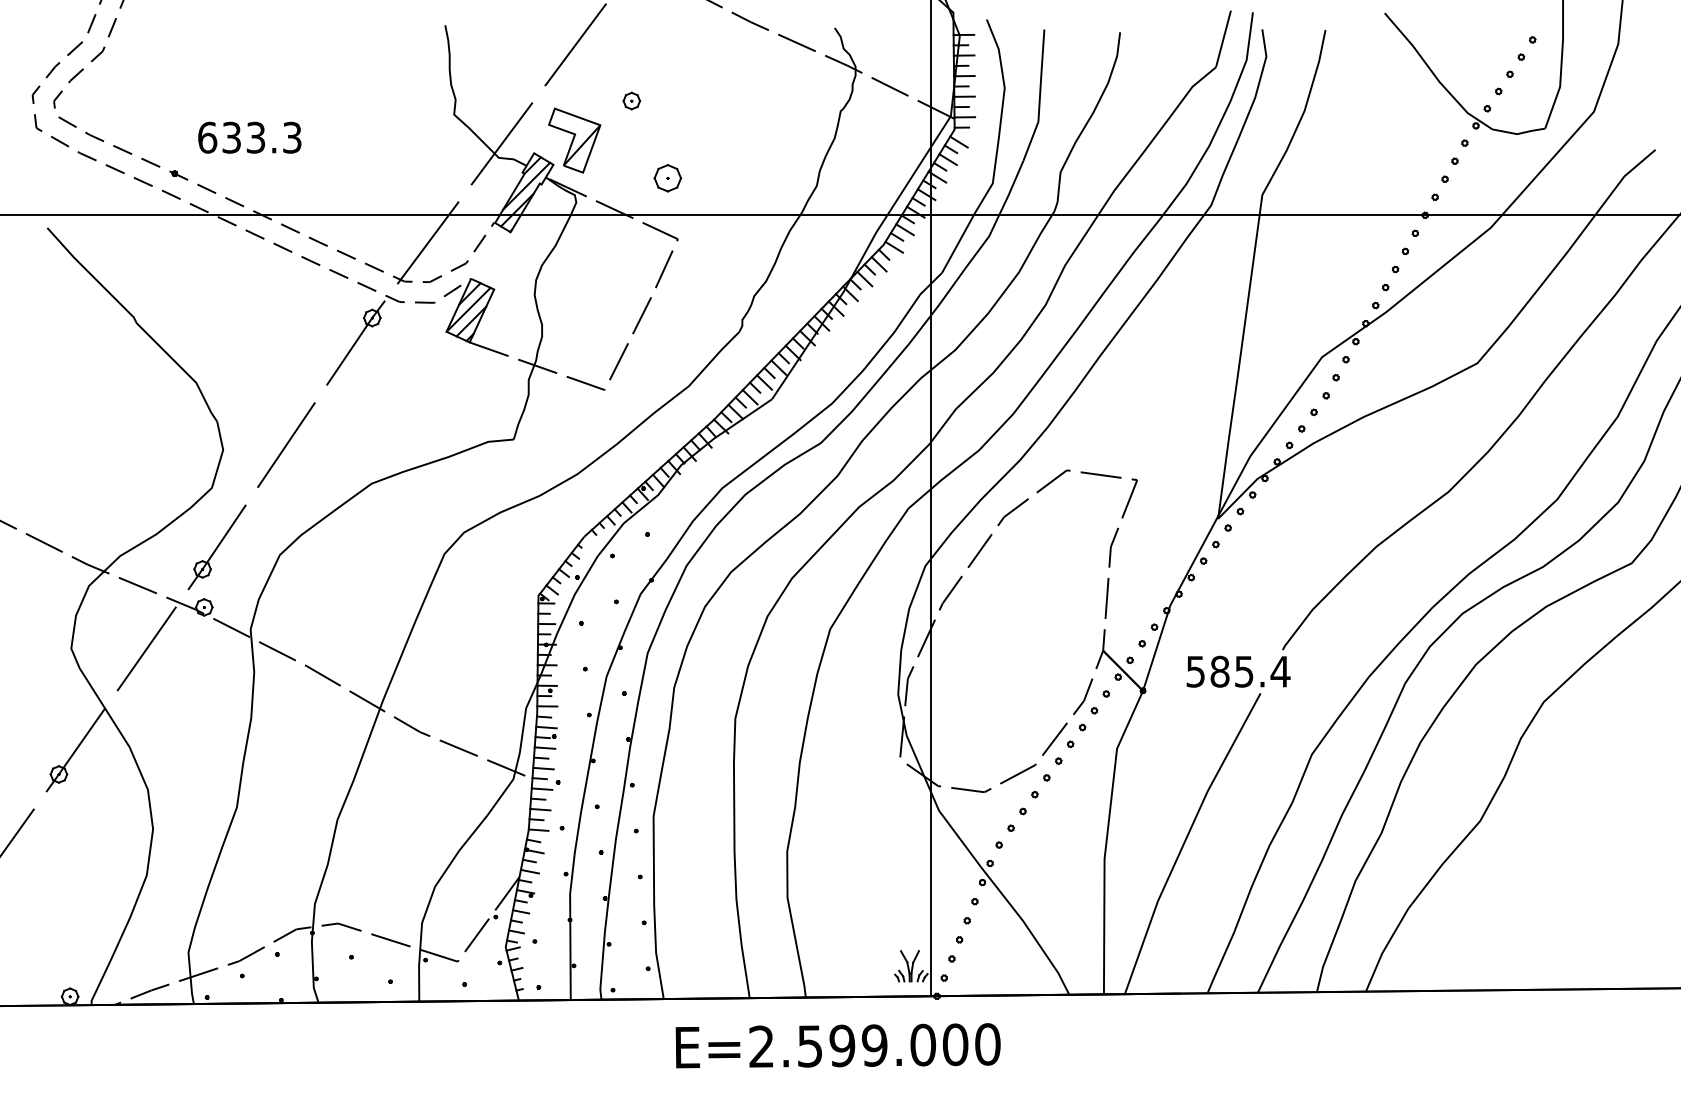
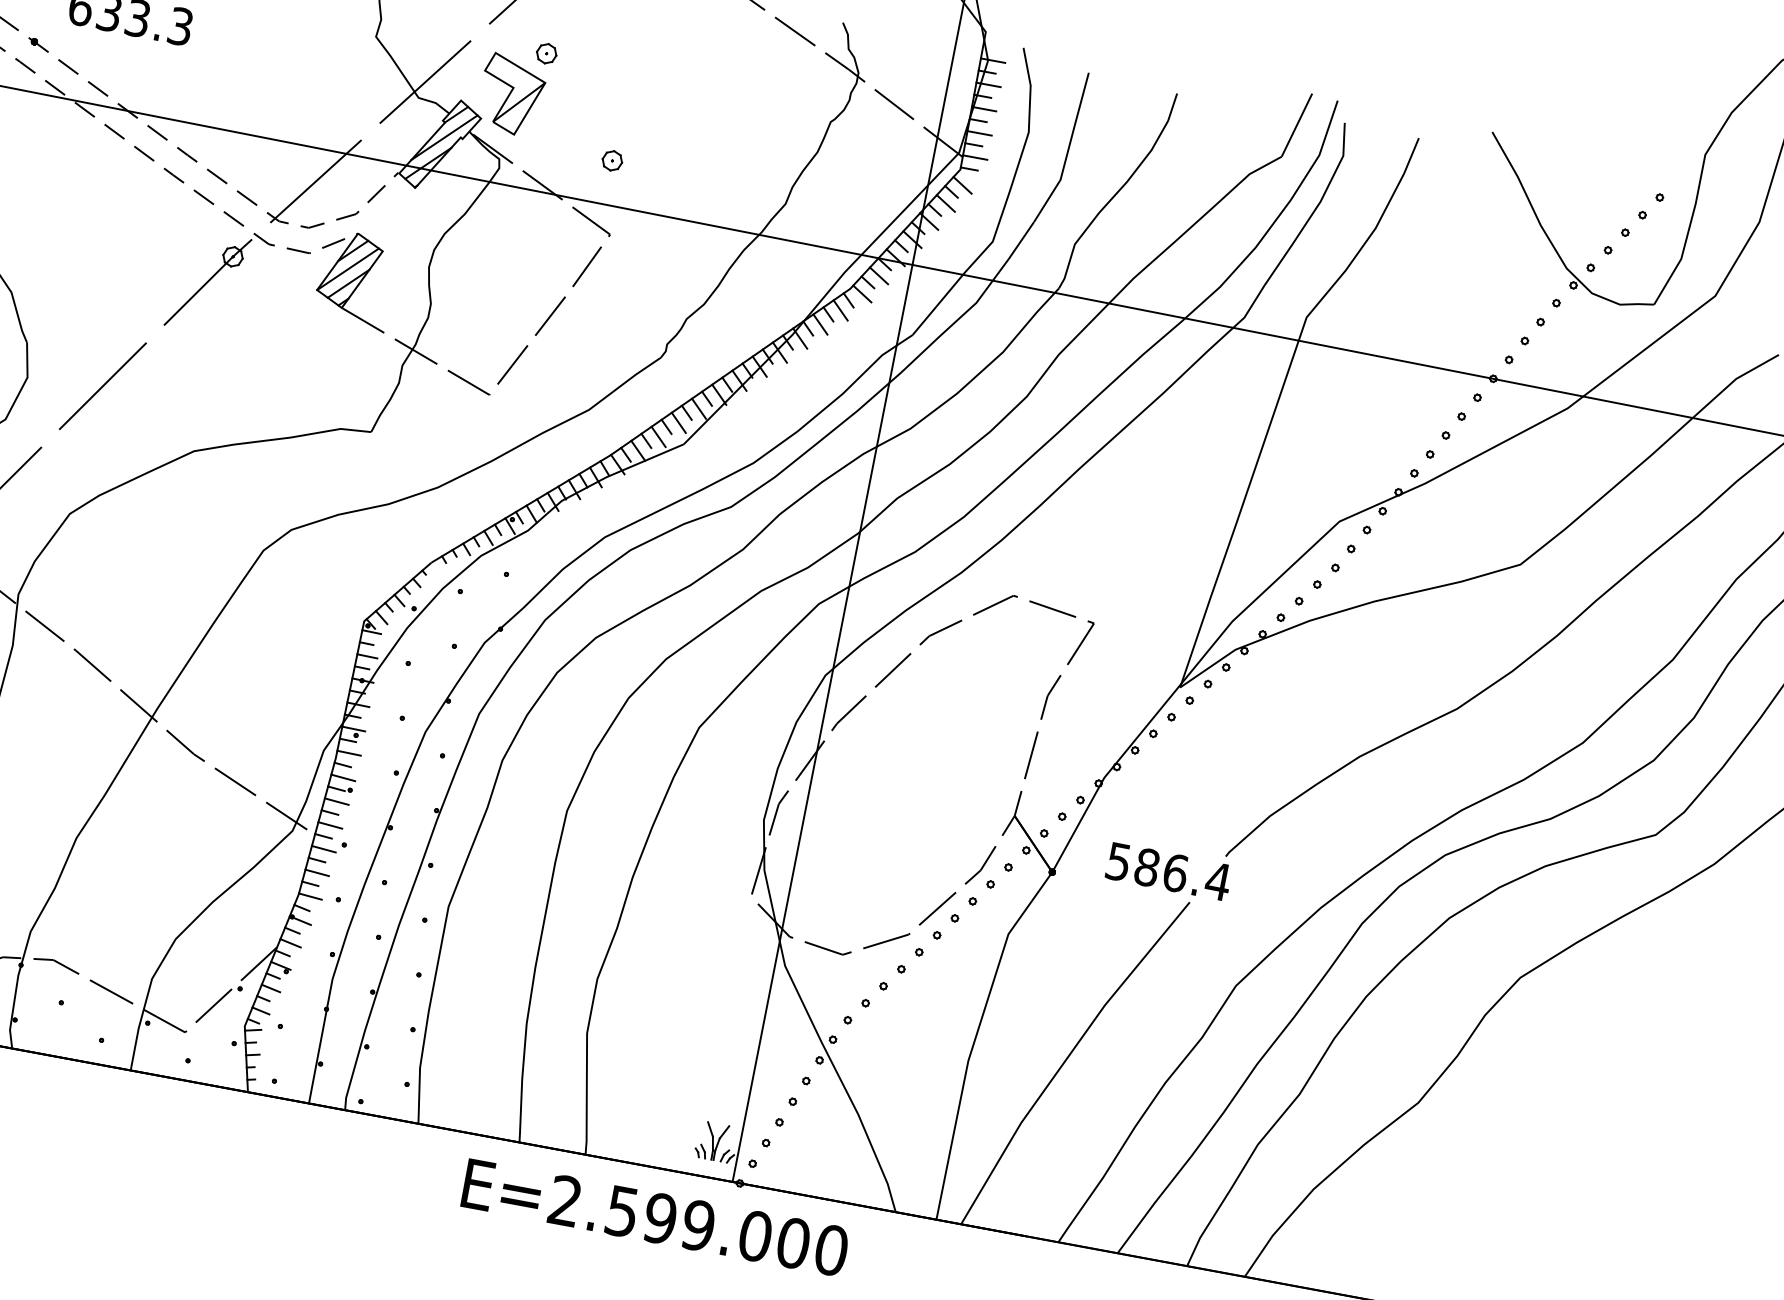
part: (631, 100) -> (546, 52), moved
part: (667, 178) -> (611, 160), size x0.62
text: (1244, 671) -> (1175, 872), 585.4 -> 586.4
text: (837, 1045) -> (654, 1216), moved

